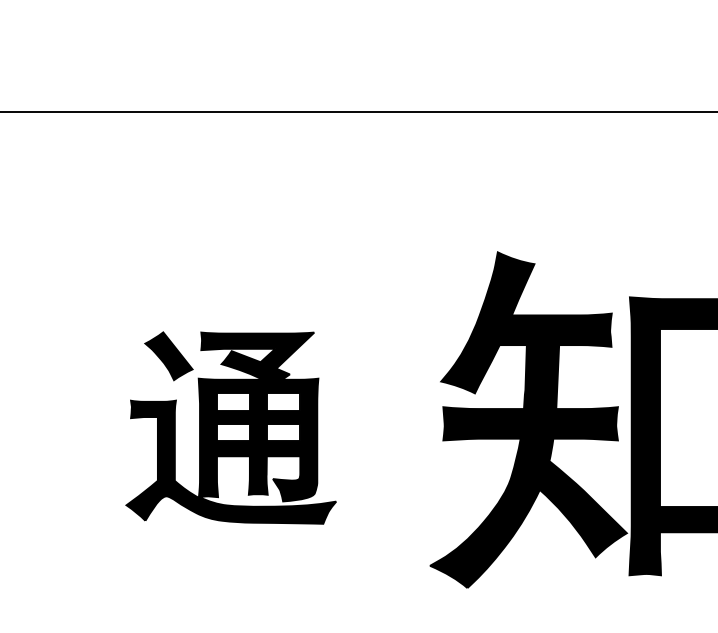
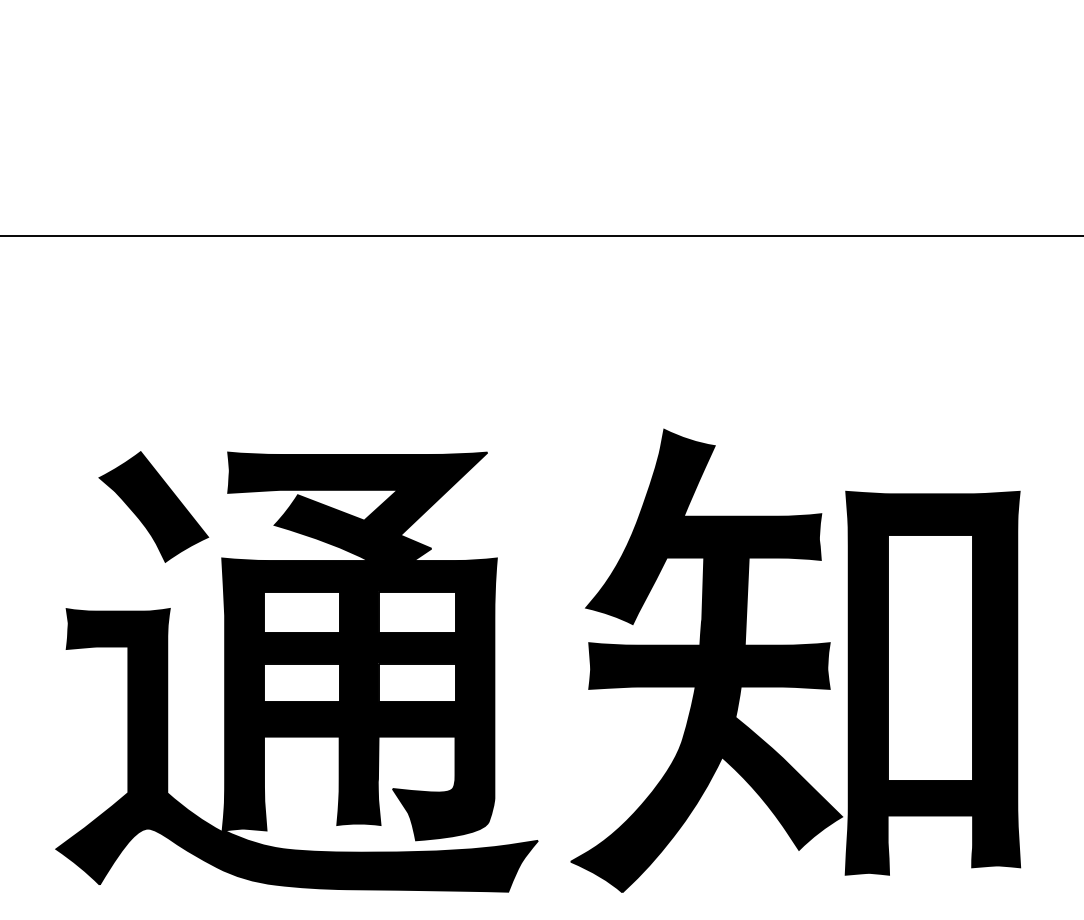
part: (230, 427) -> (296, 671), size x1.67

